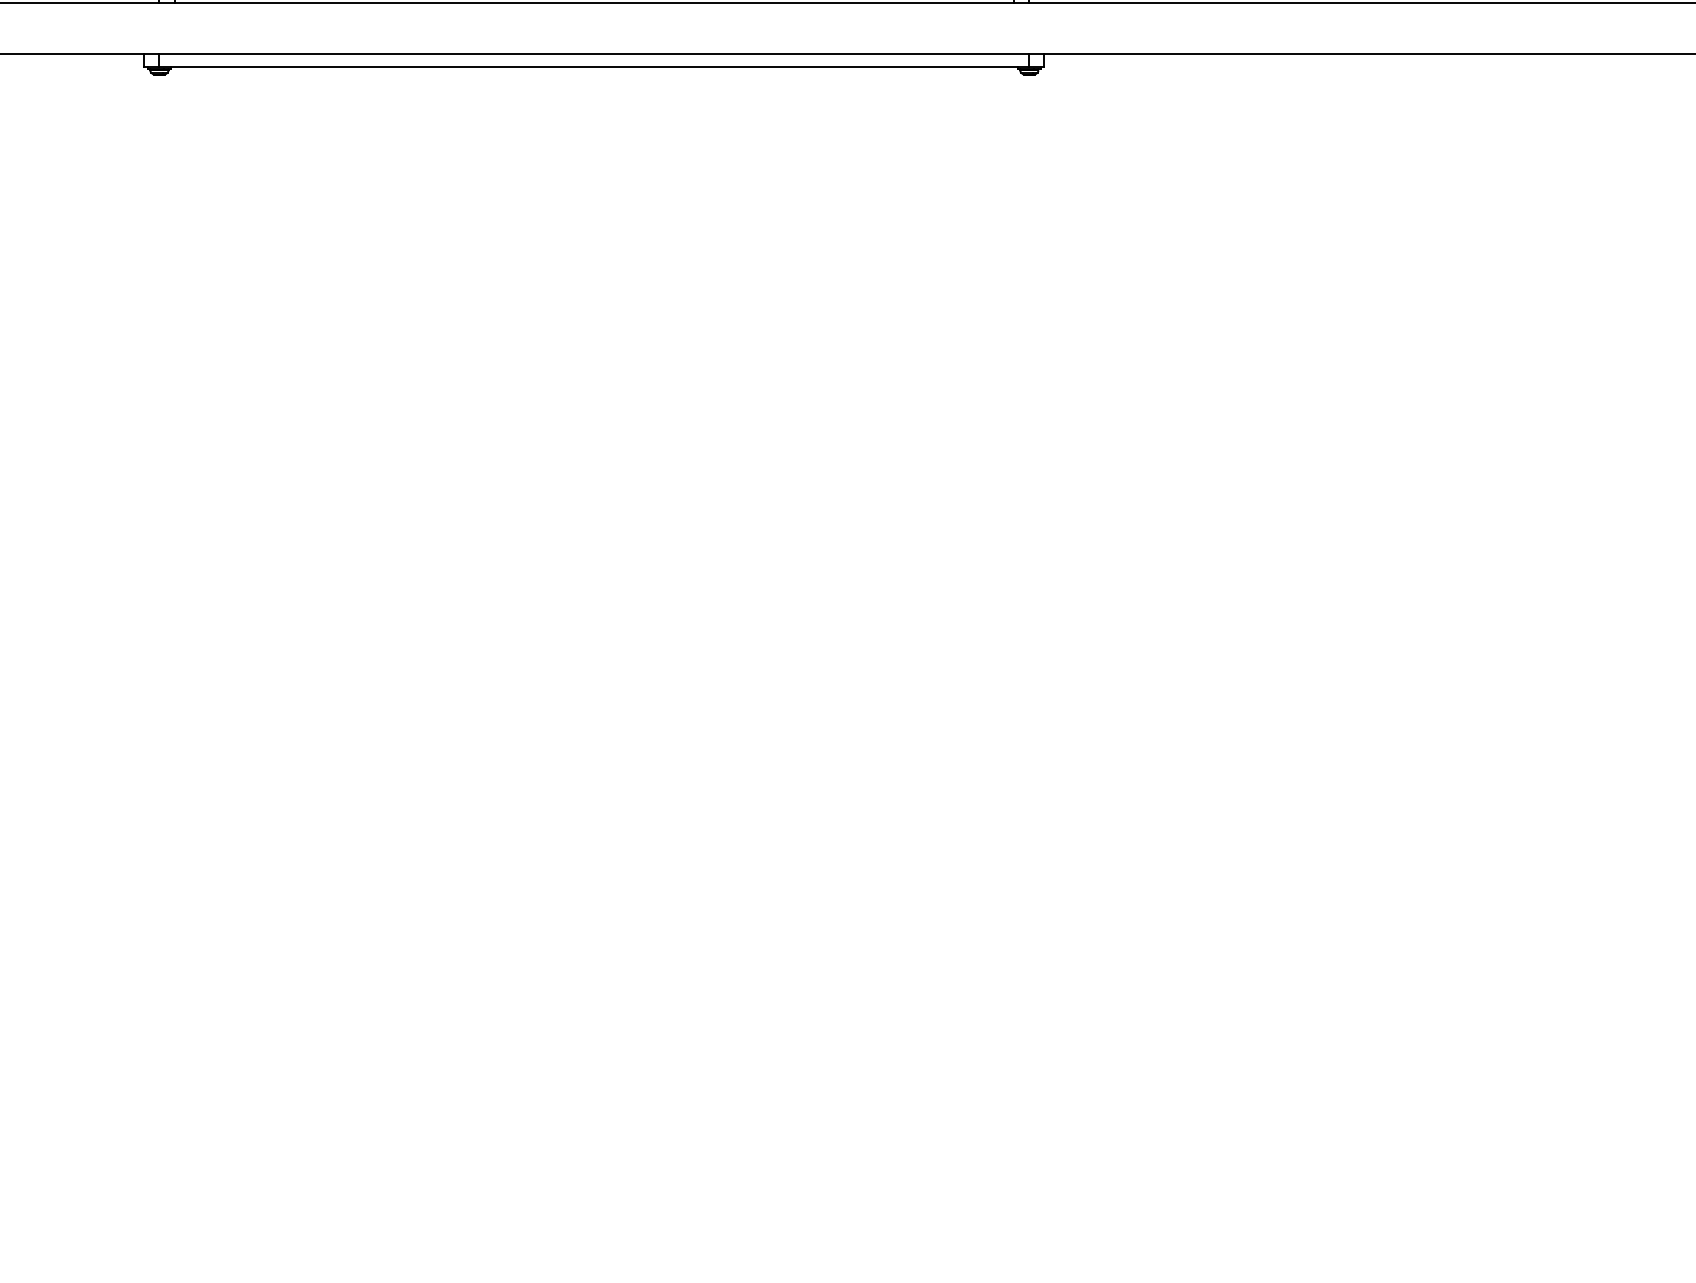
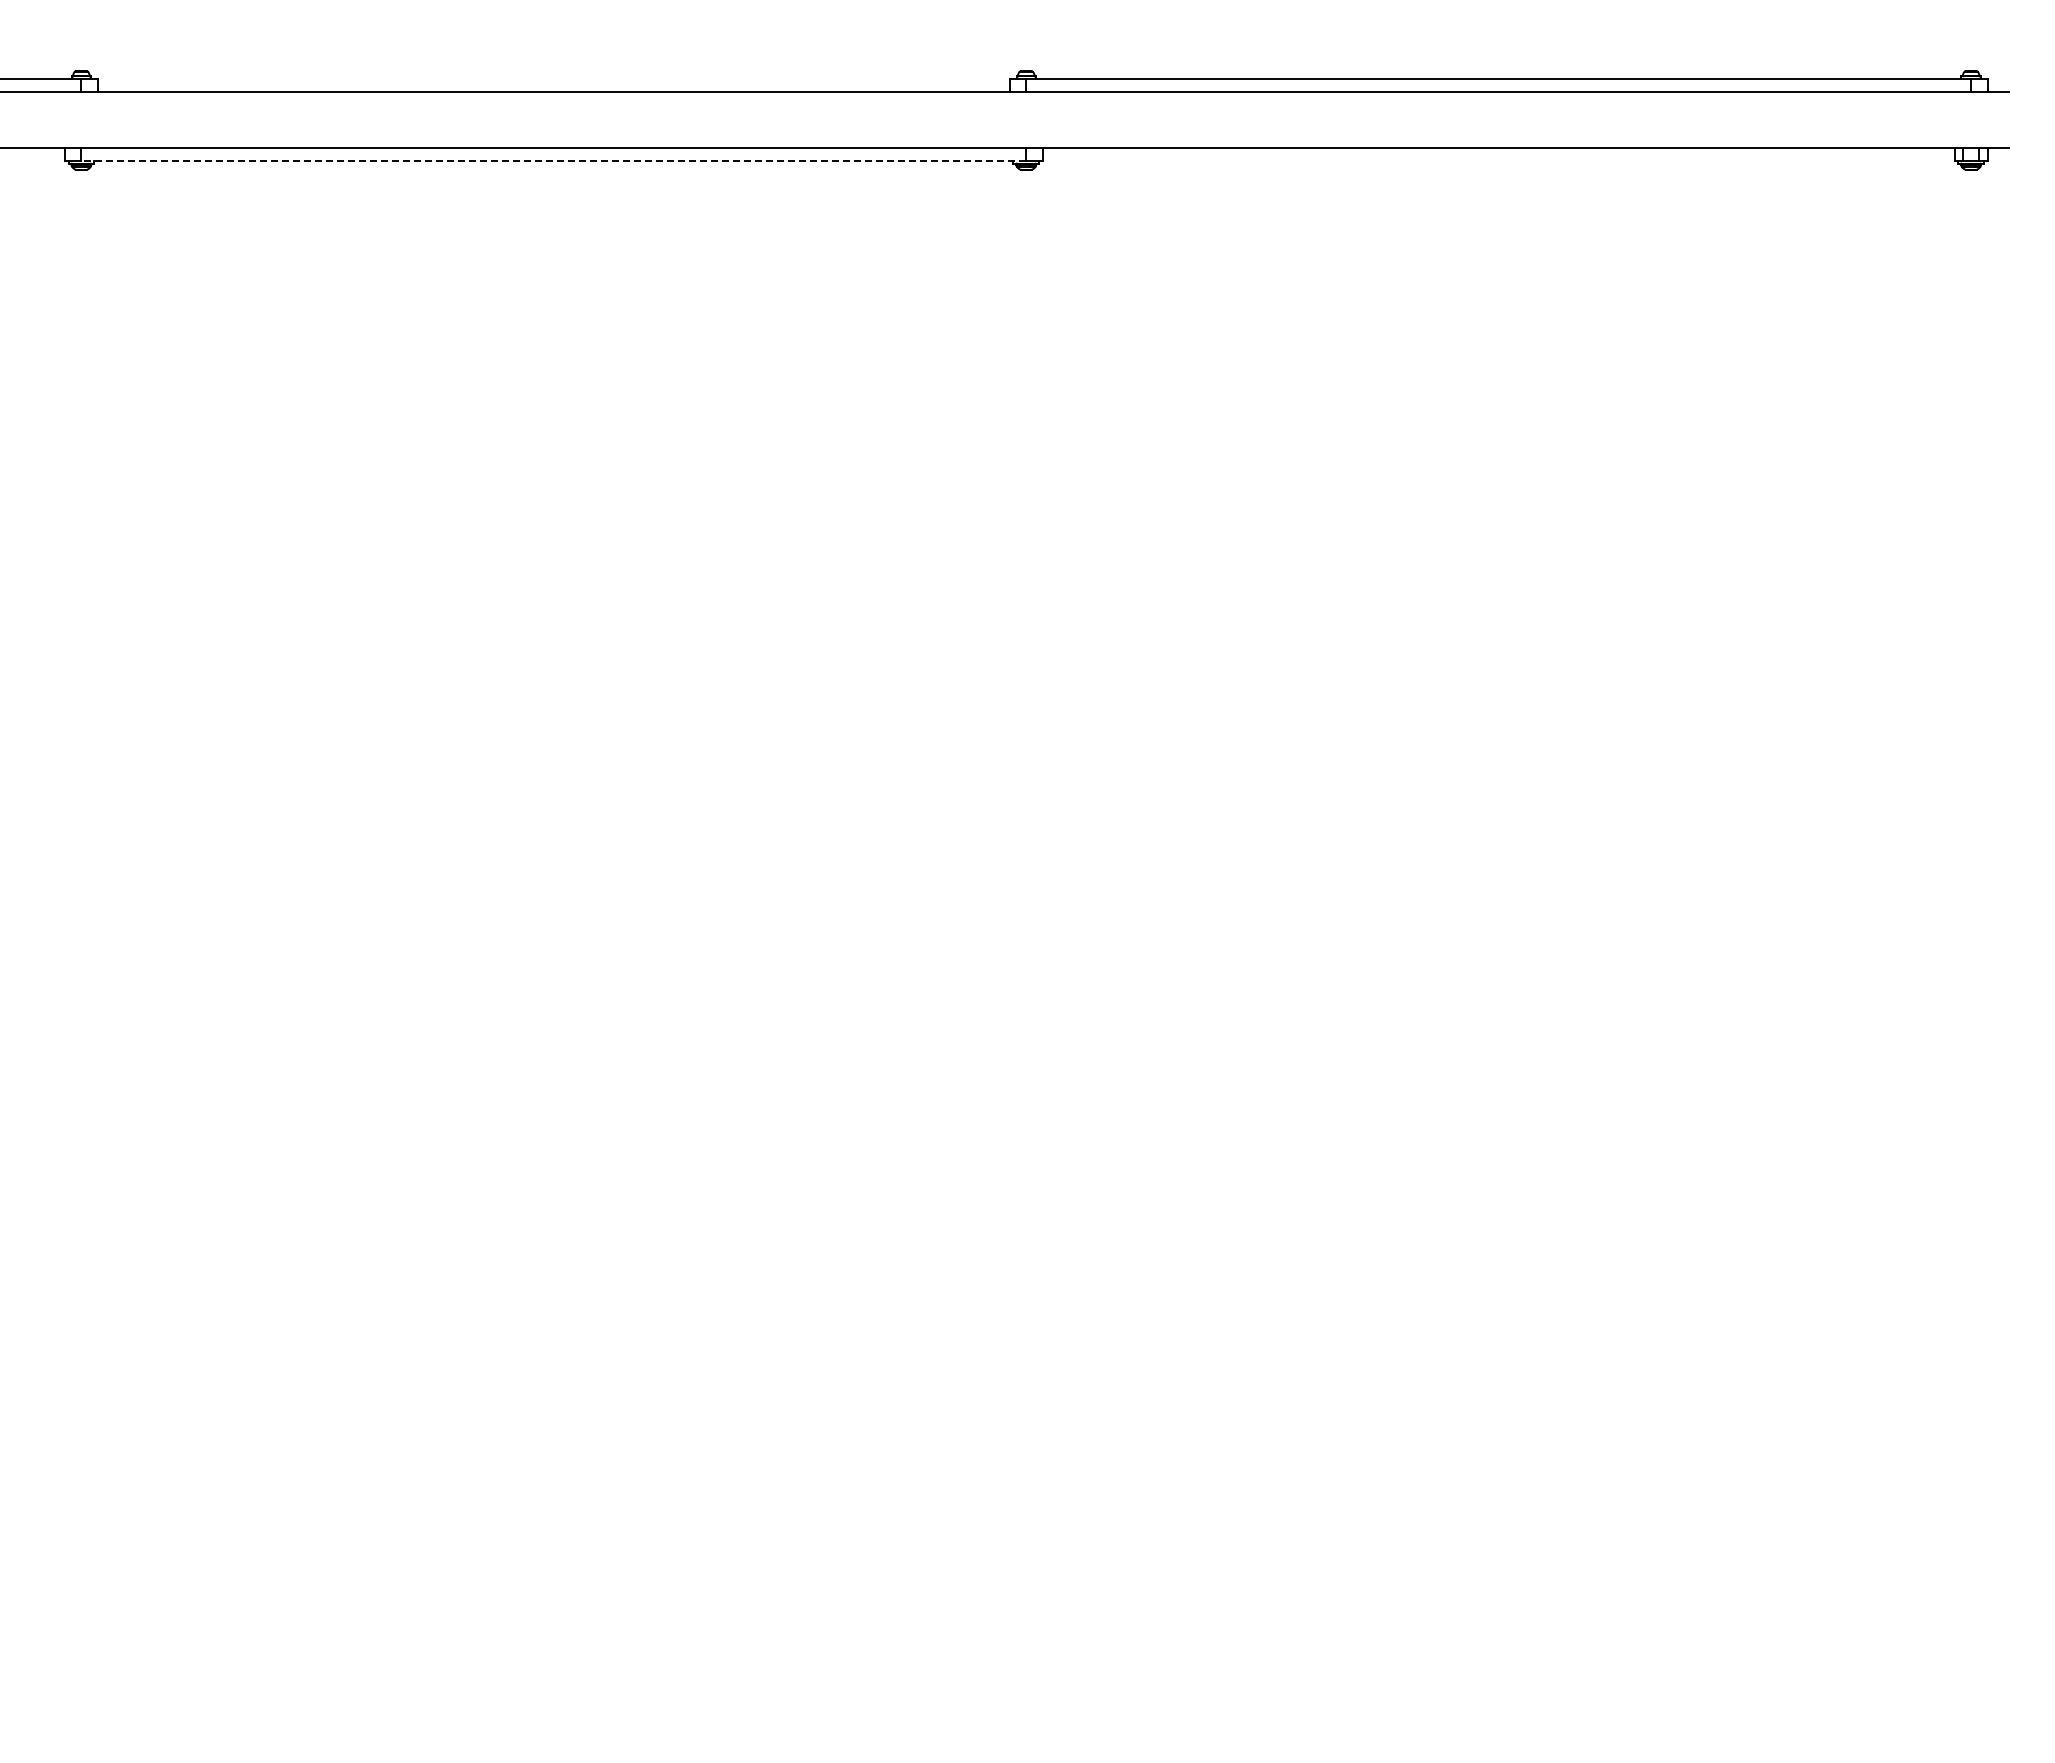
line: (594, 67) -> (553, 161), solid -> dashed

